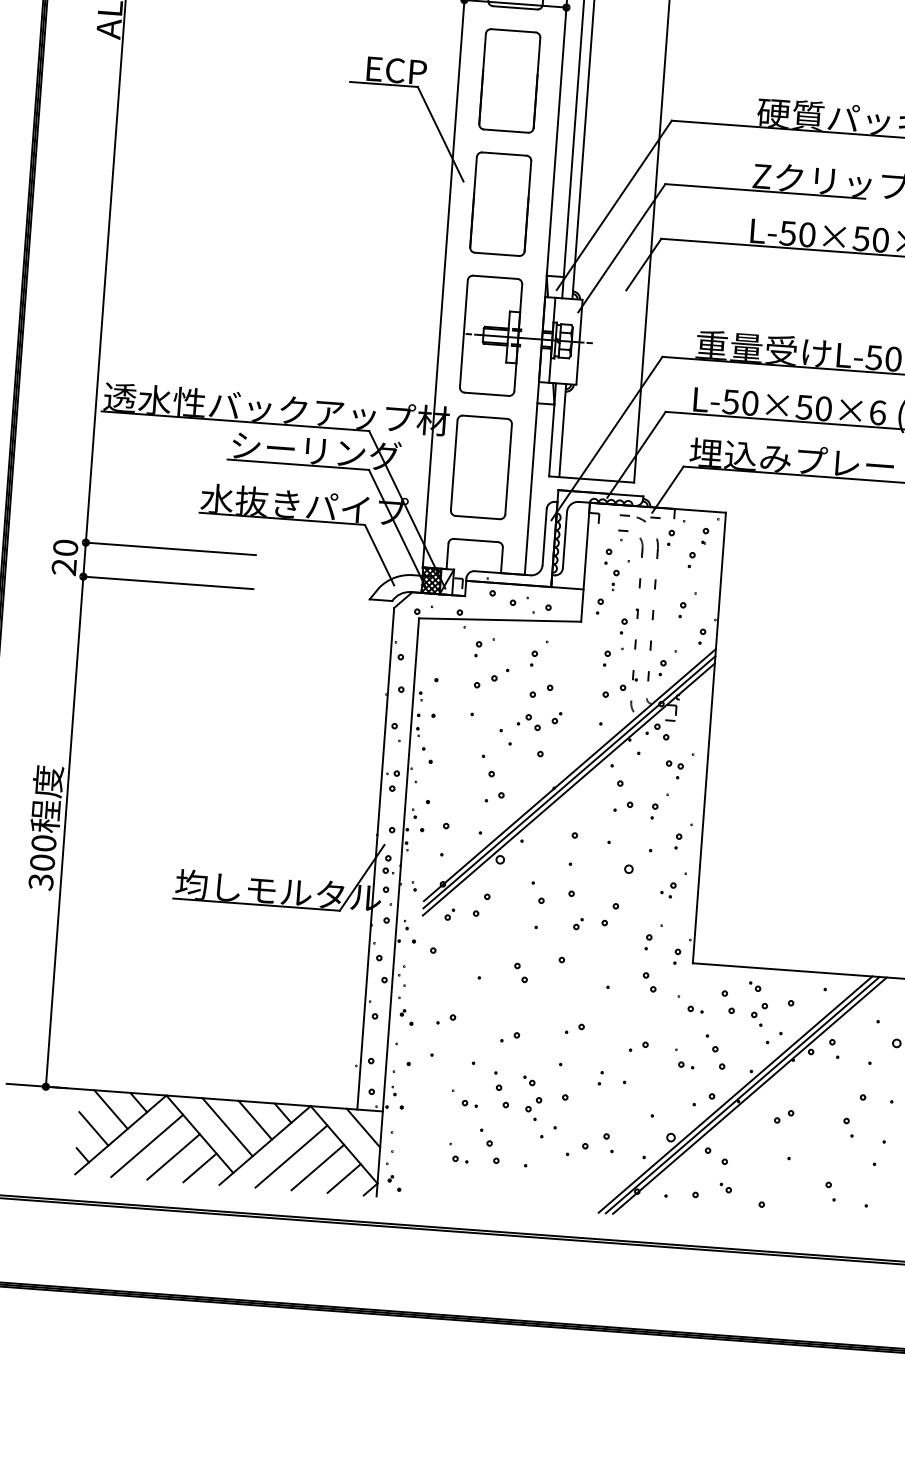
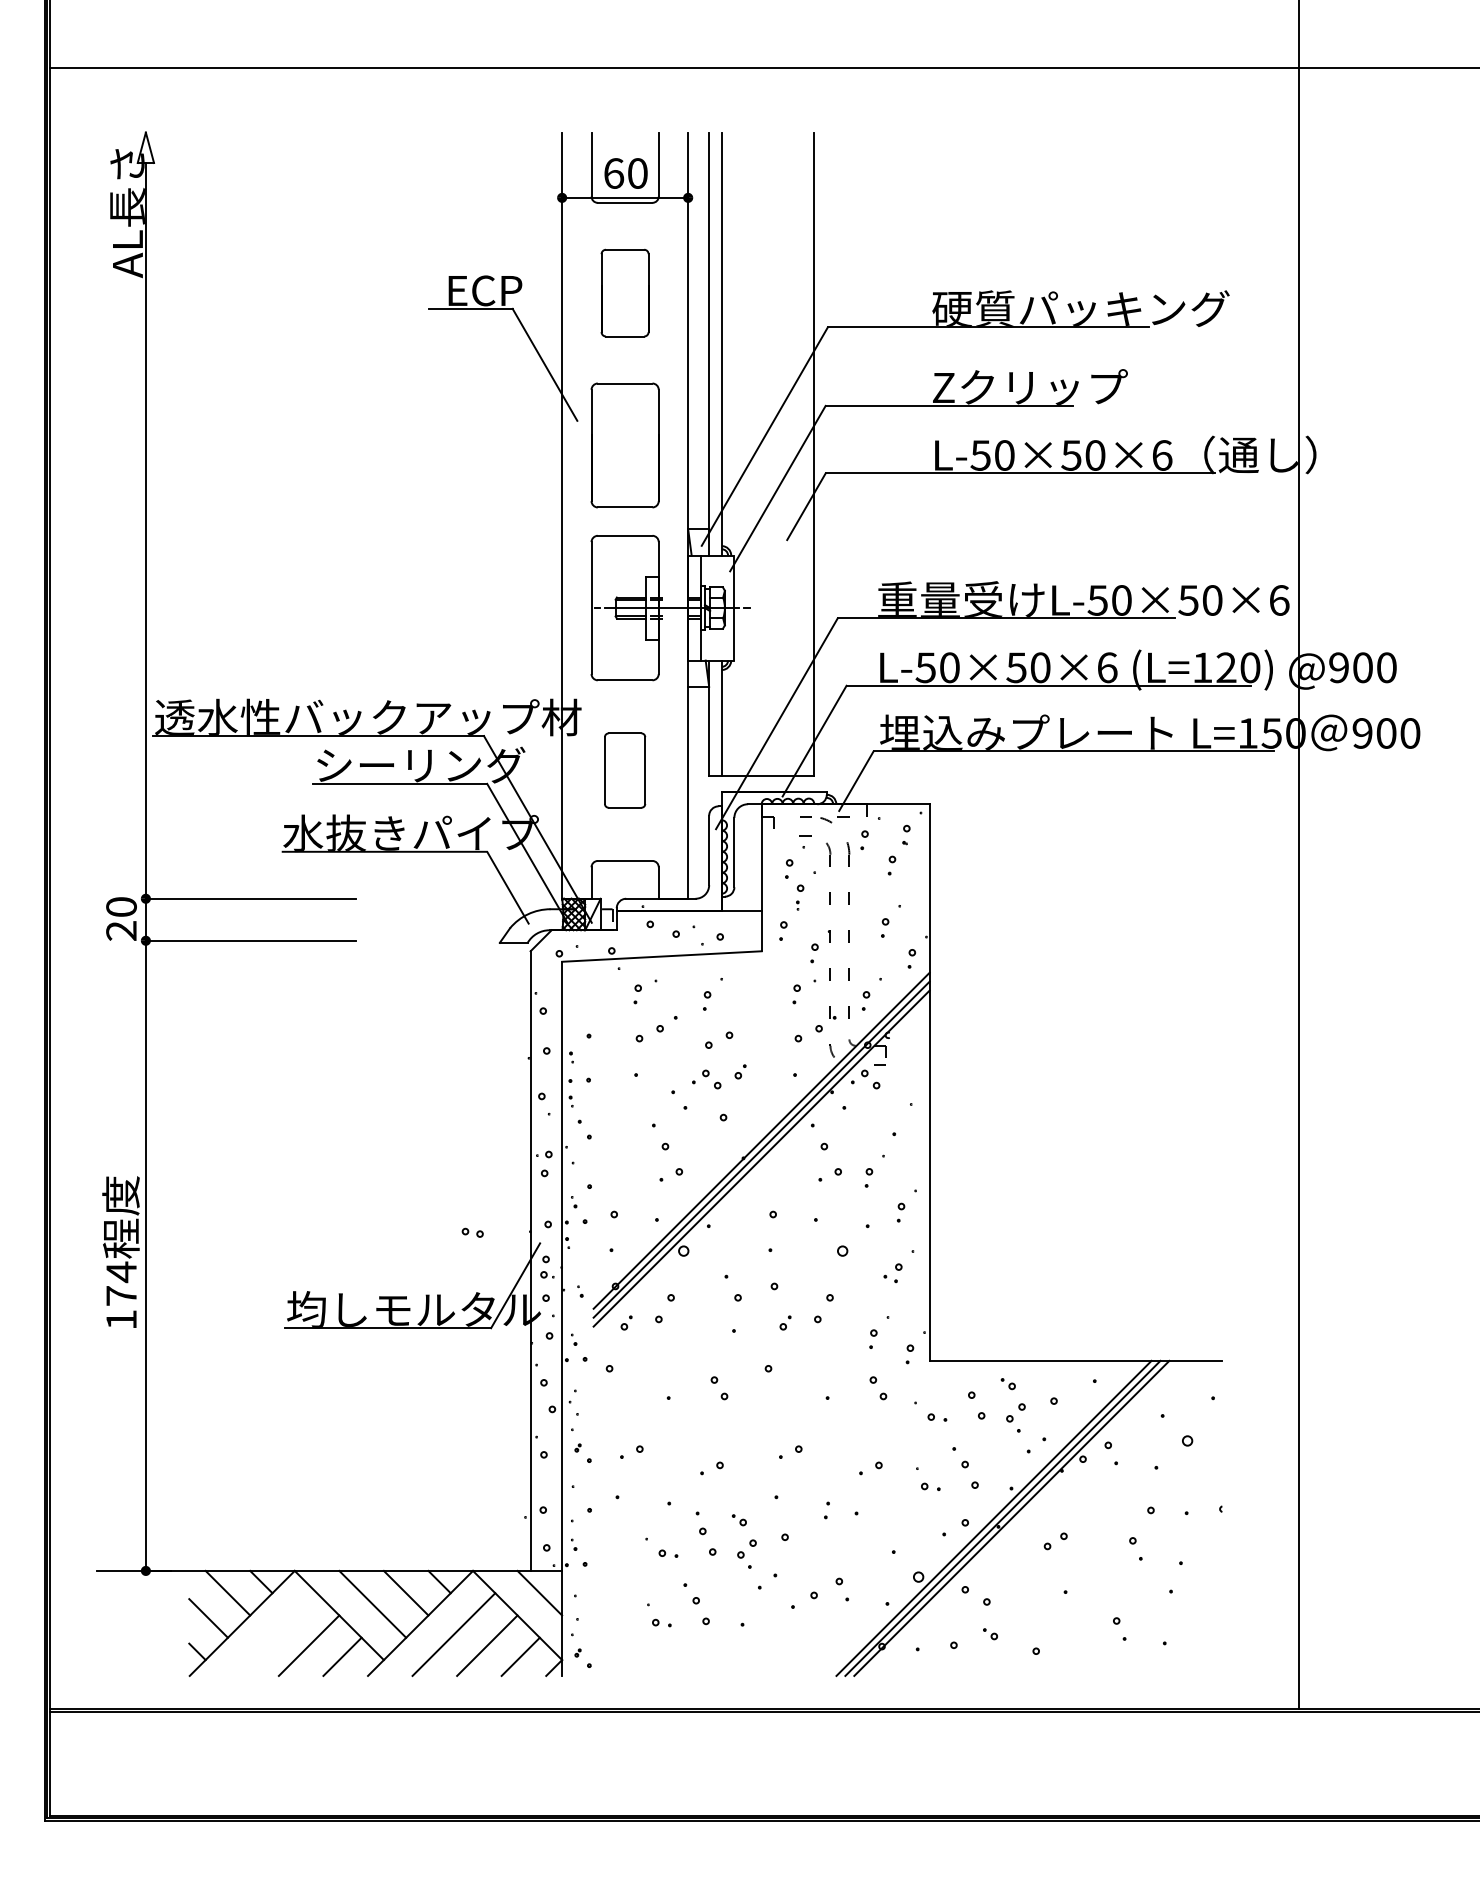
part: (509, 80) -> (624, 292), size x0.7
part: (480, 467) -> (624, 770), size x0.6
part: (674, 764) -> (472, 1232), moved
text: (42, 862) -> (121, 1295), 300 -> 174
line: (147, 1145) -> (275, 1634), removed

